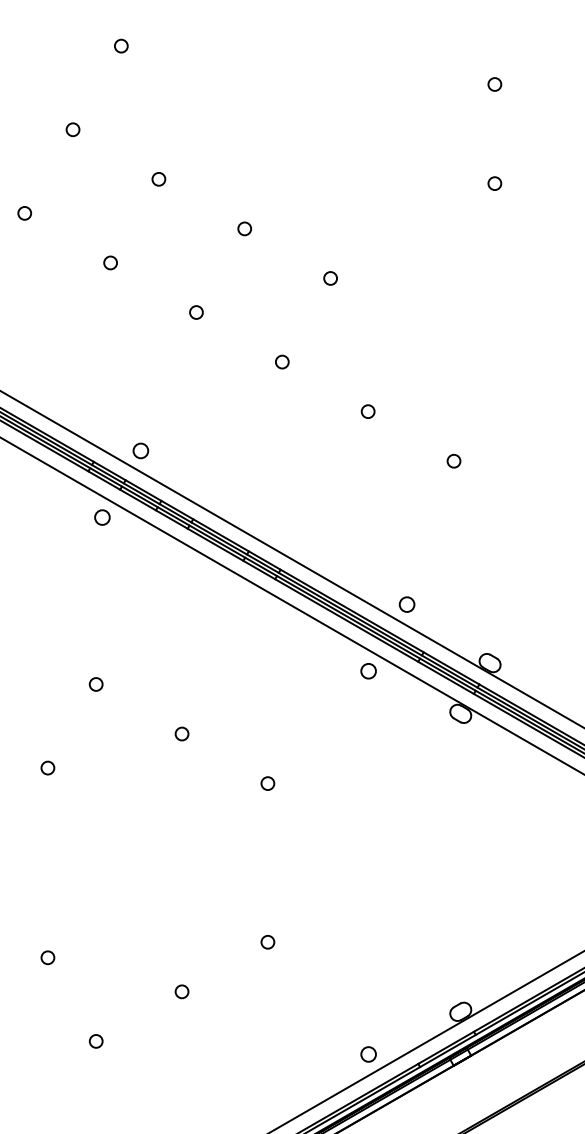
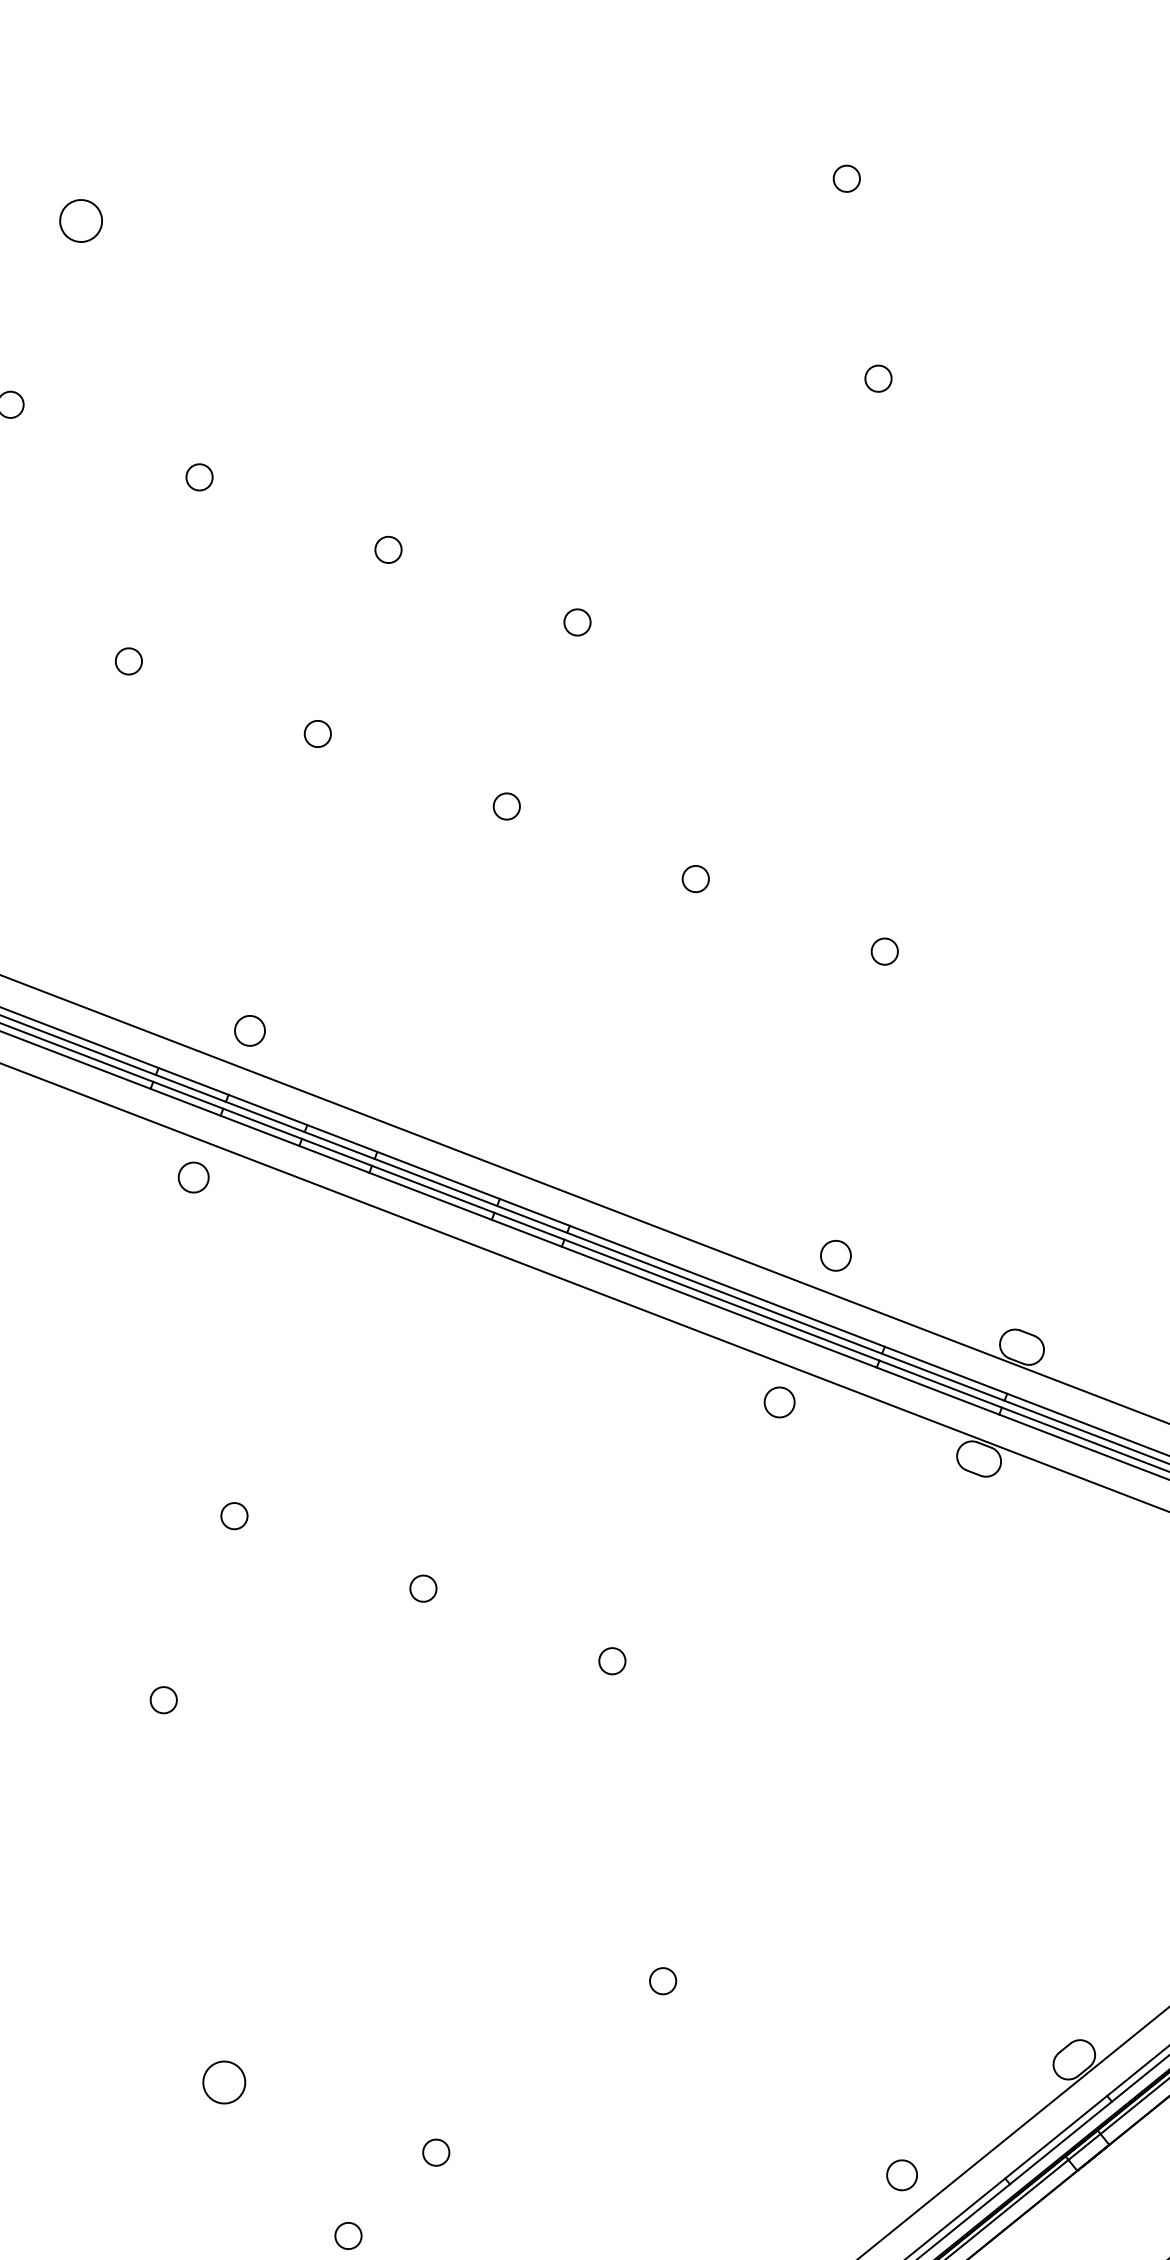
circle: (121, 45) -> (81, 219), size x1.6
circle: (47, 957) -> (223, 2082), size x1.6
circle: (181, 991) -> (435, 2152), moved

